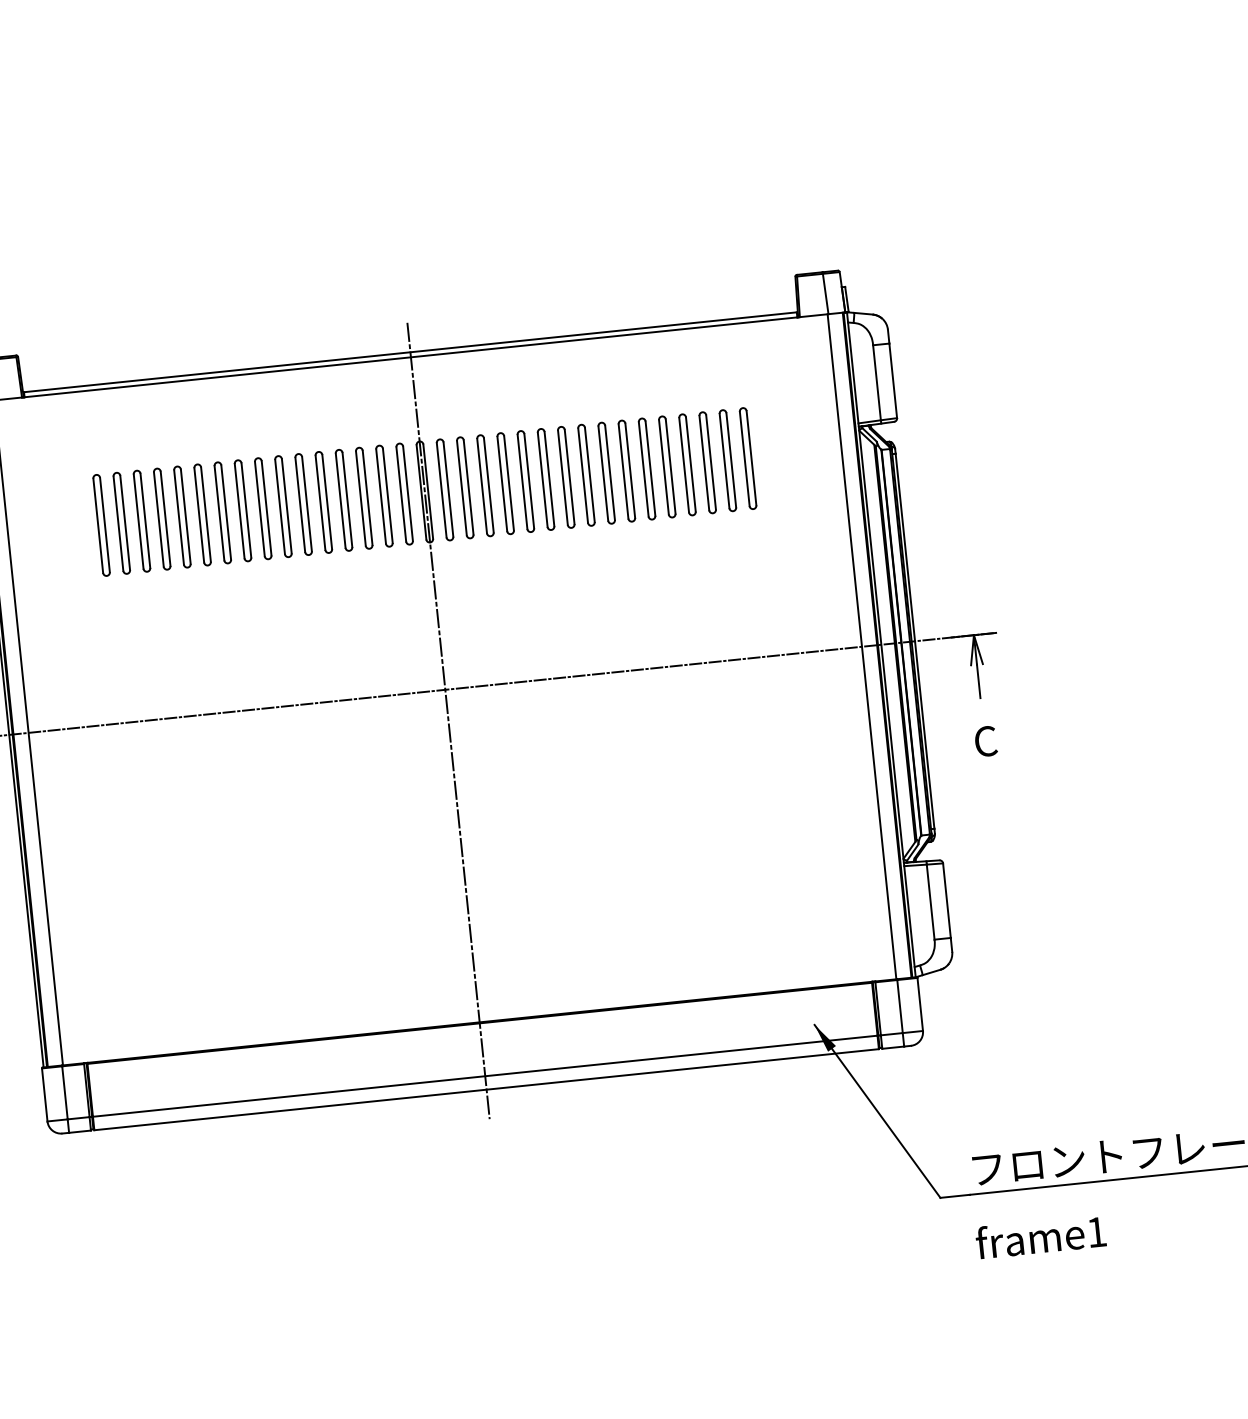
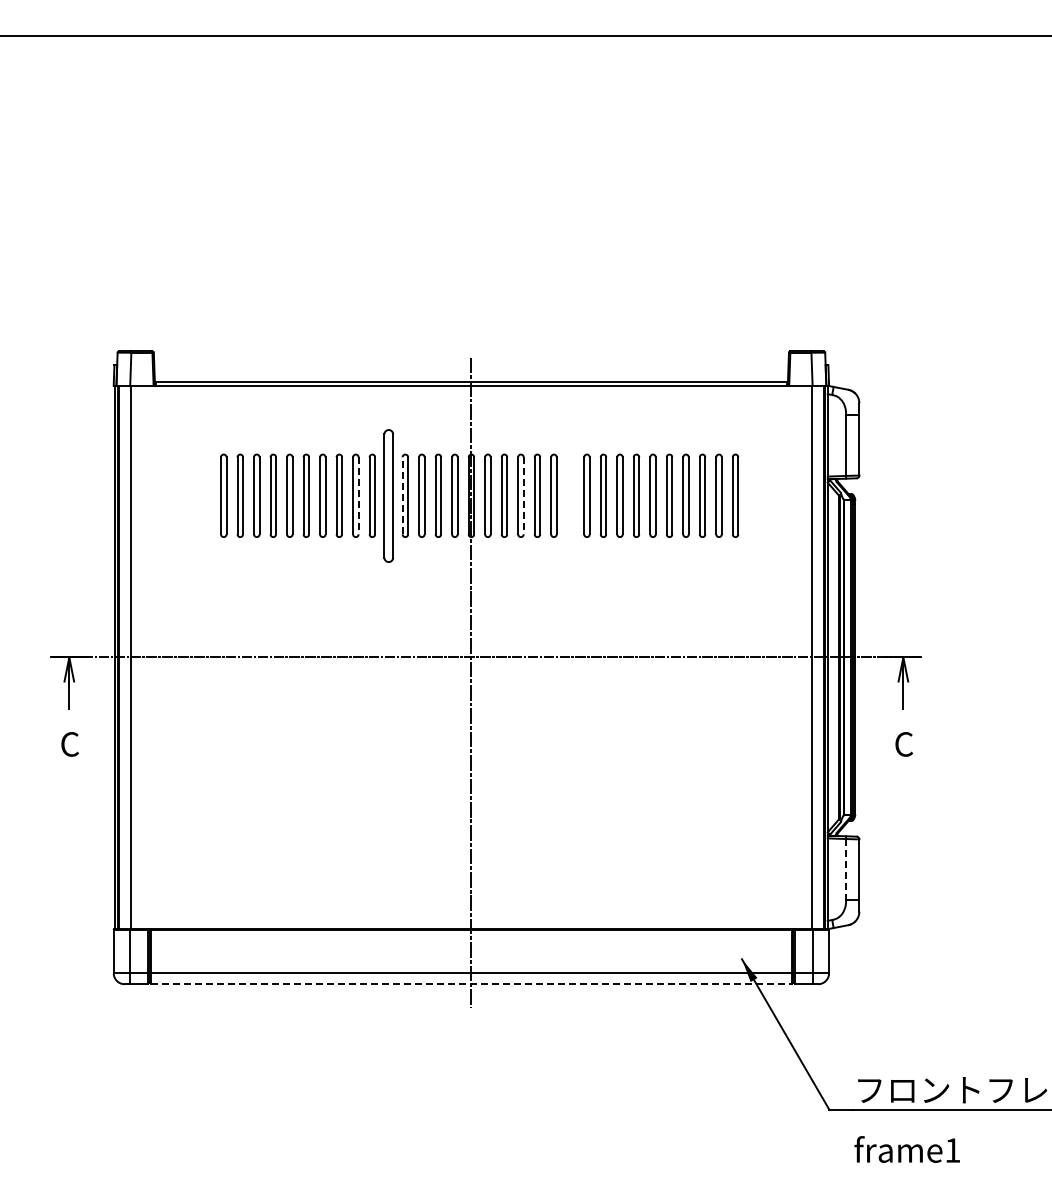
part: (544, 479) -> (569, 495), removed
line: (488, 485) -> (523, 495), solid -> dashed
line: (340, 500) -> (402, 495), solid -> dashed
part: (323, 502) -> (388, 495), size x1.6
line: (286, 505) -> (358, 495), solid -> dashed
part: (100, 525) -> (206, 495), removed
line: (931, 901) -> (846, 869), solid -> dashed
line: (486, 1090) -> (471, 984), solid -> dashed

